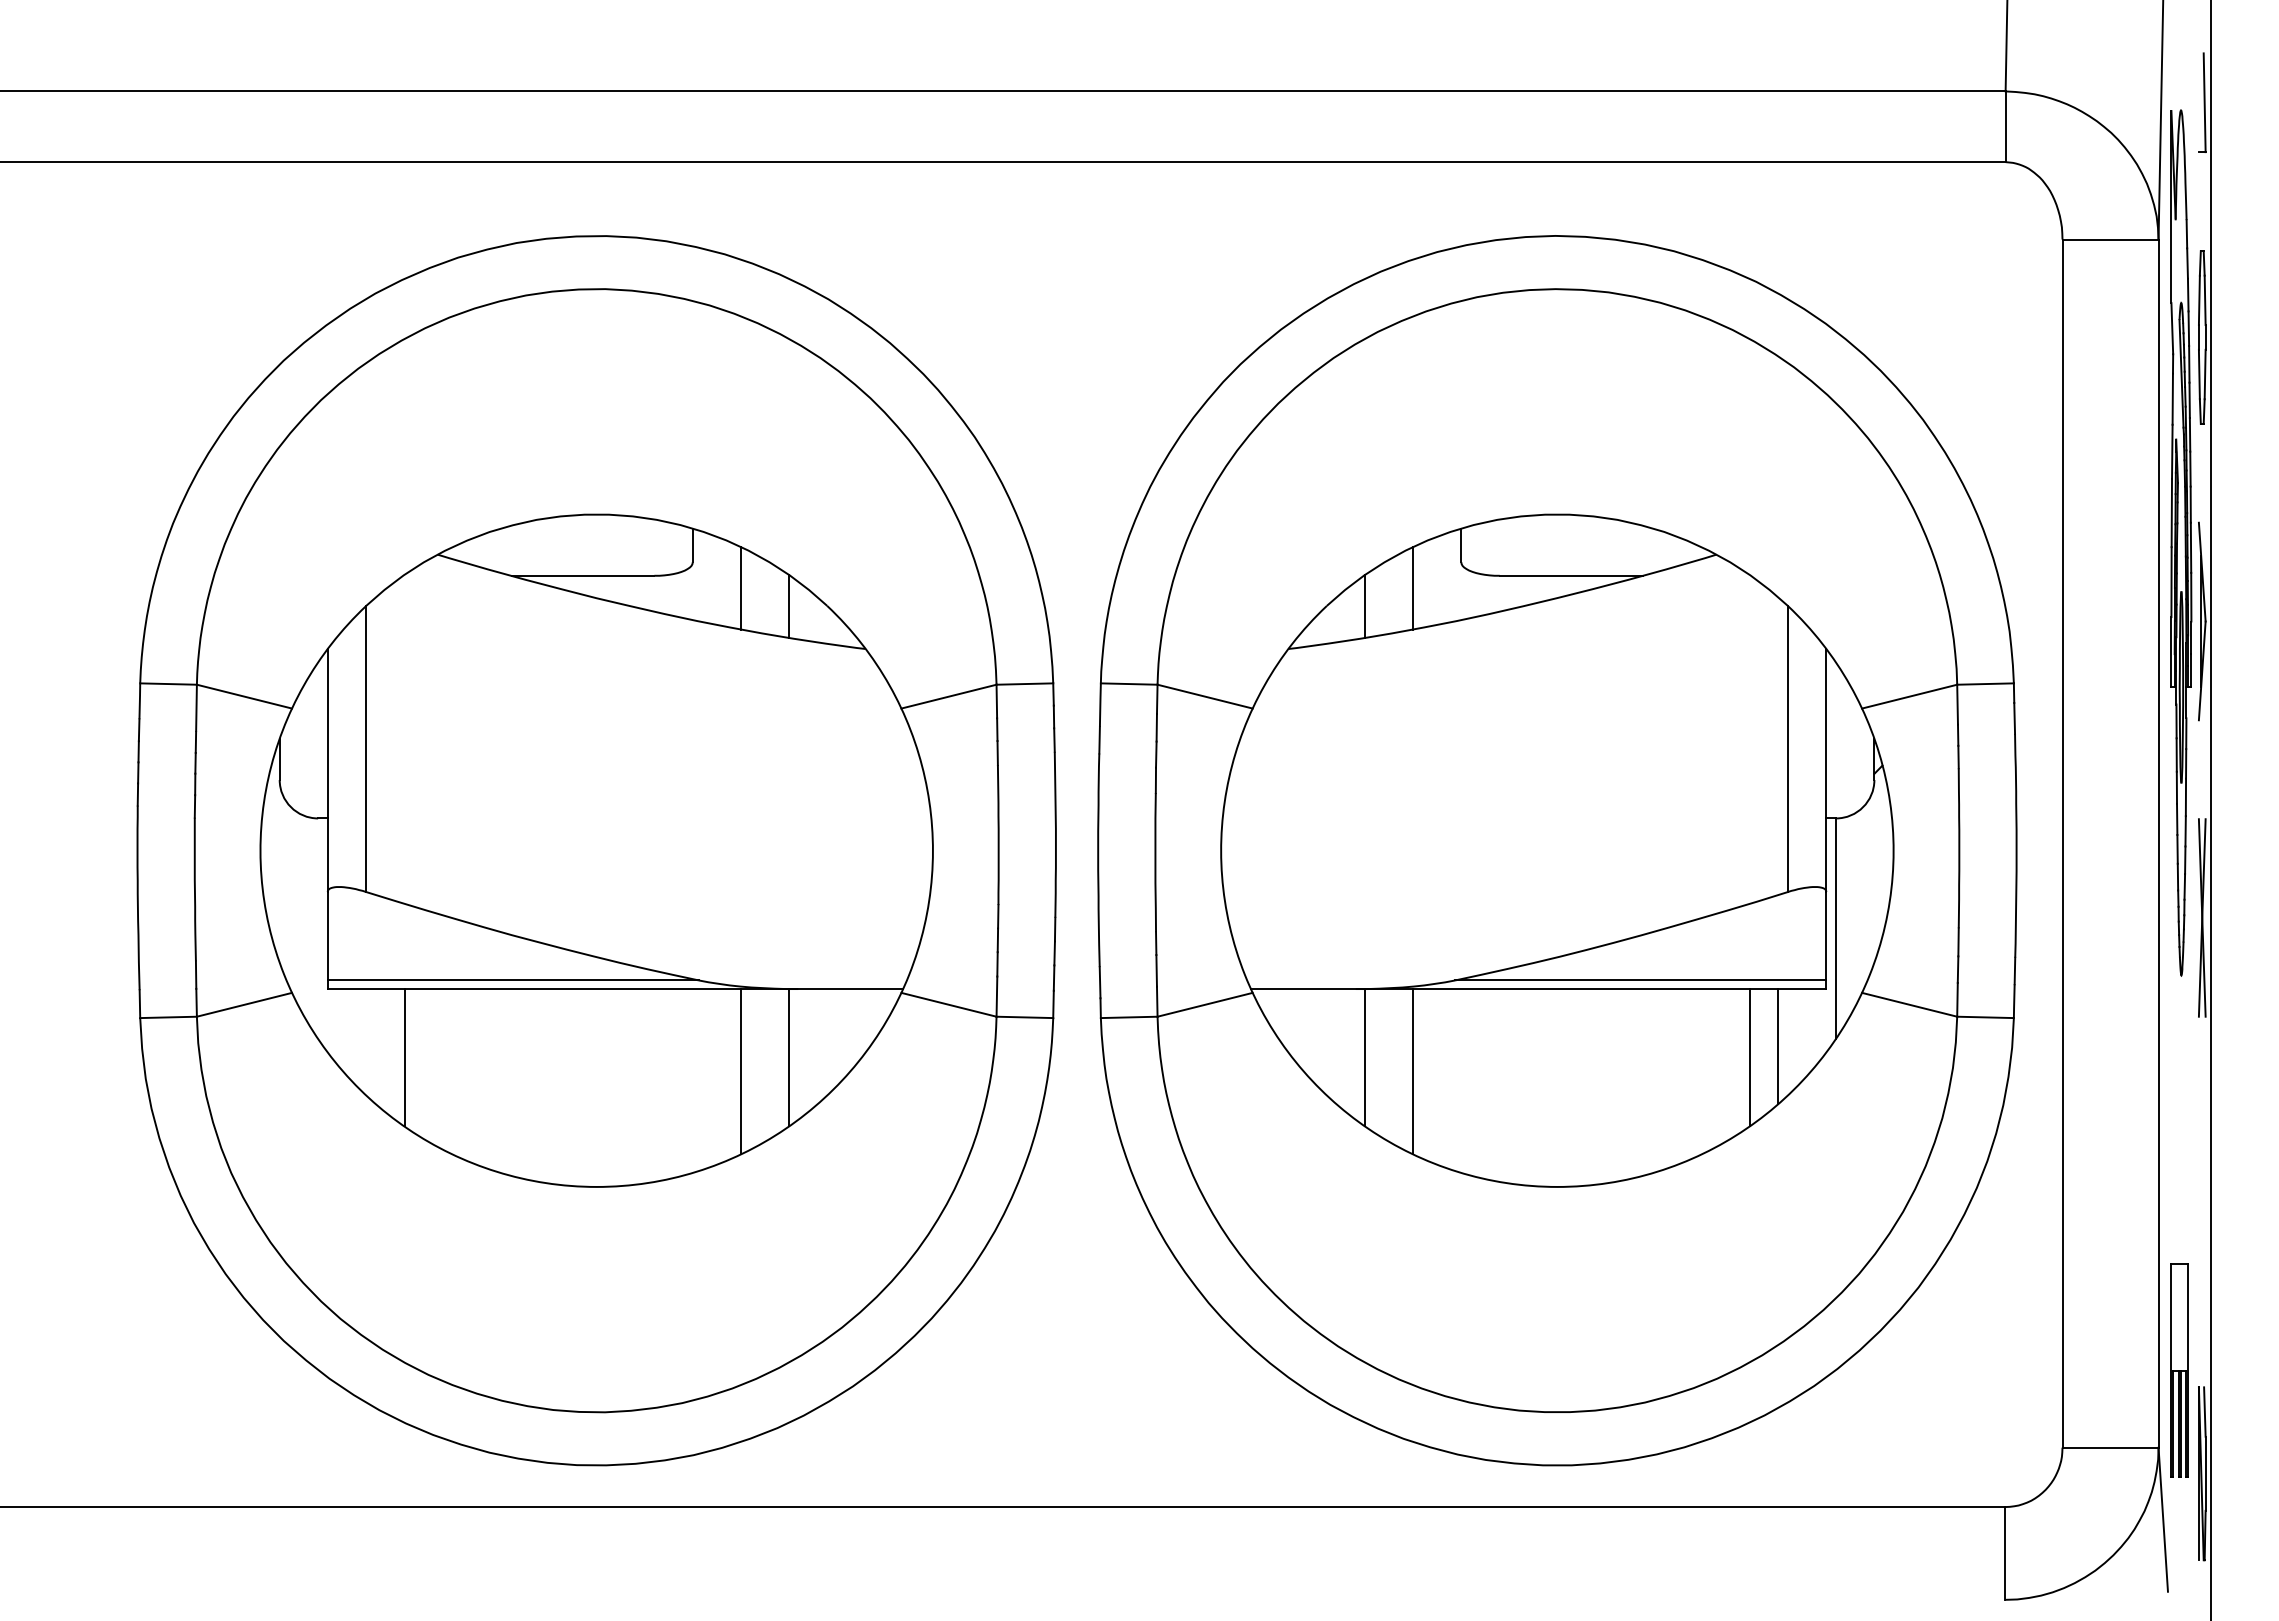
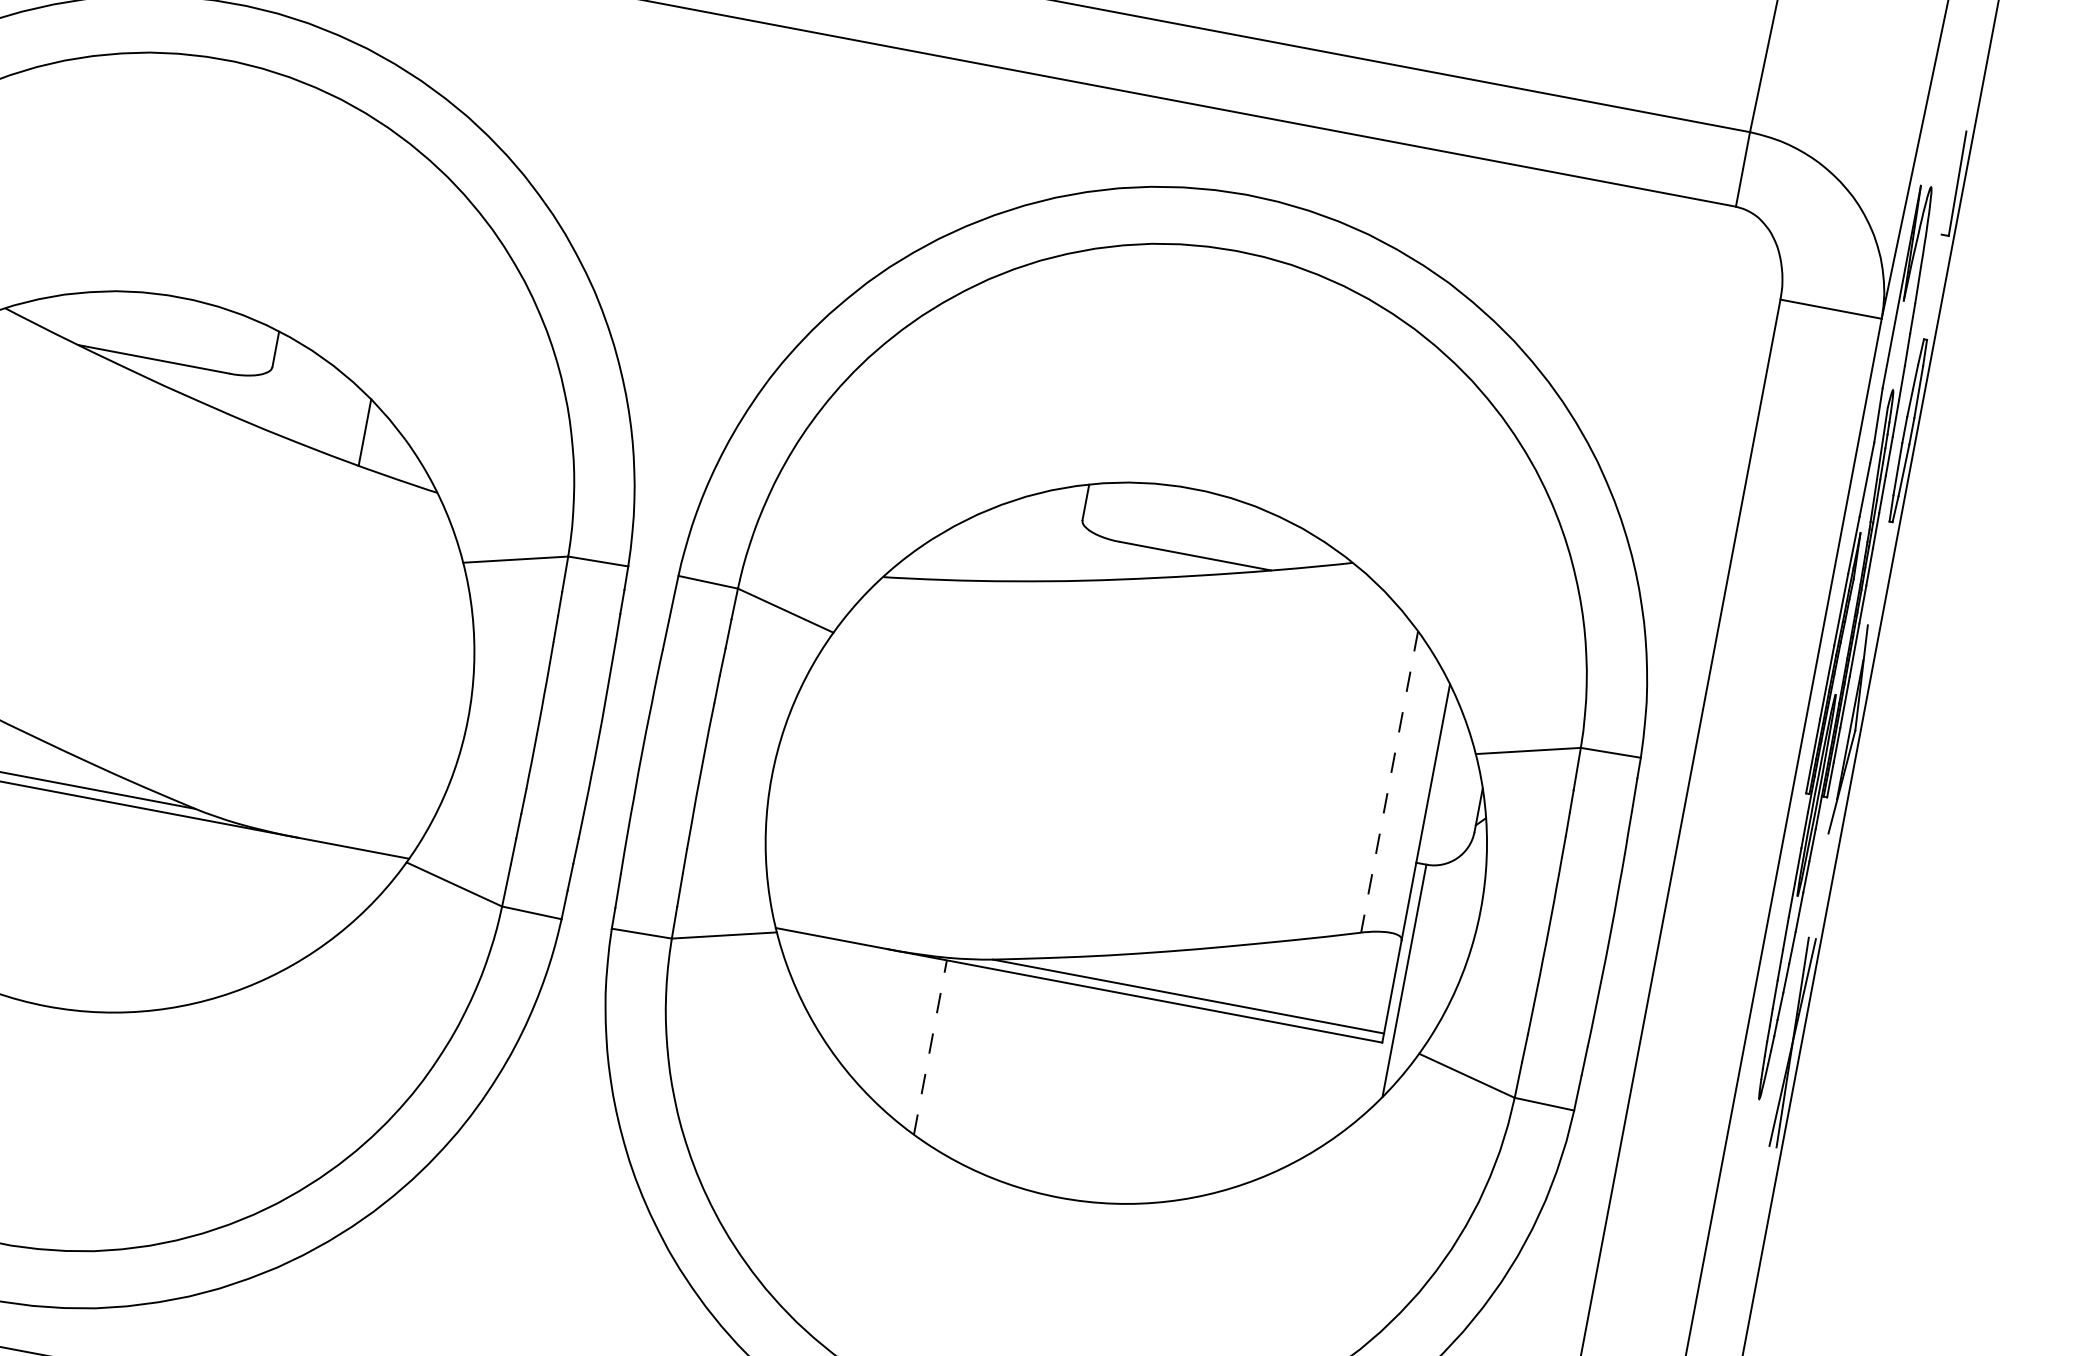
line: (740, 588) -> (317, 404), removed
line: (1413, 588) -> (1026, 538), removed
line: (1365, 606) -> (972, 547), removed
line: (1787, 749) -> (1389, 782), solid -> dashed
line: (1778, 1046) -> (1320, 1093), removed
line: (788, 1057) -> (274, 908), removed
line: (1365, 1057) -> (882, 1022), removed
line: (1749, 1057) -> (1287, 1099), removed
line: (740, 1071) -> (221, 913), removed
line: (1413, 1071) -> (930, 1047), solid -> dashed

